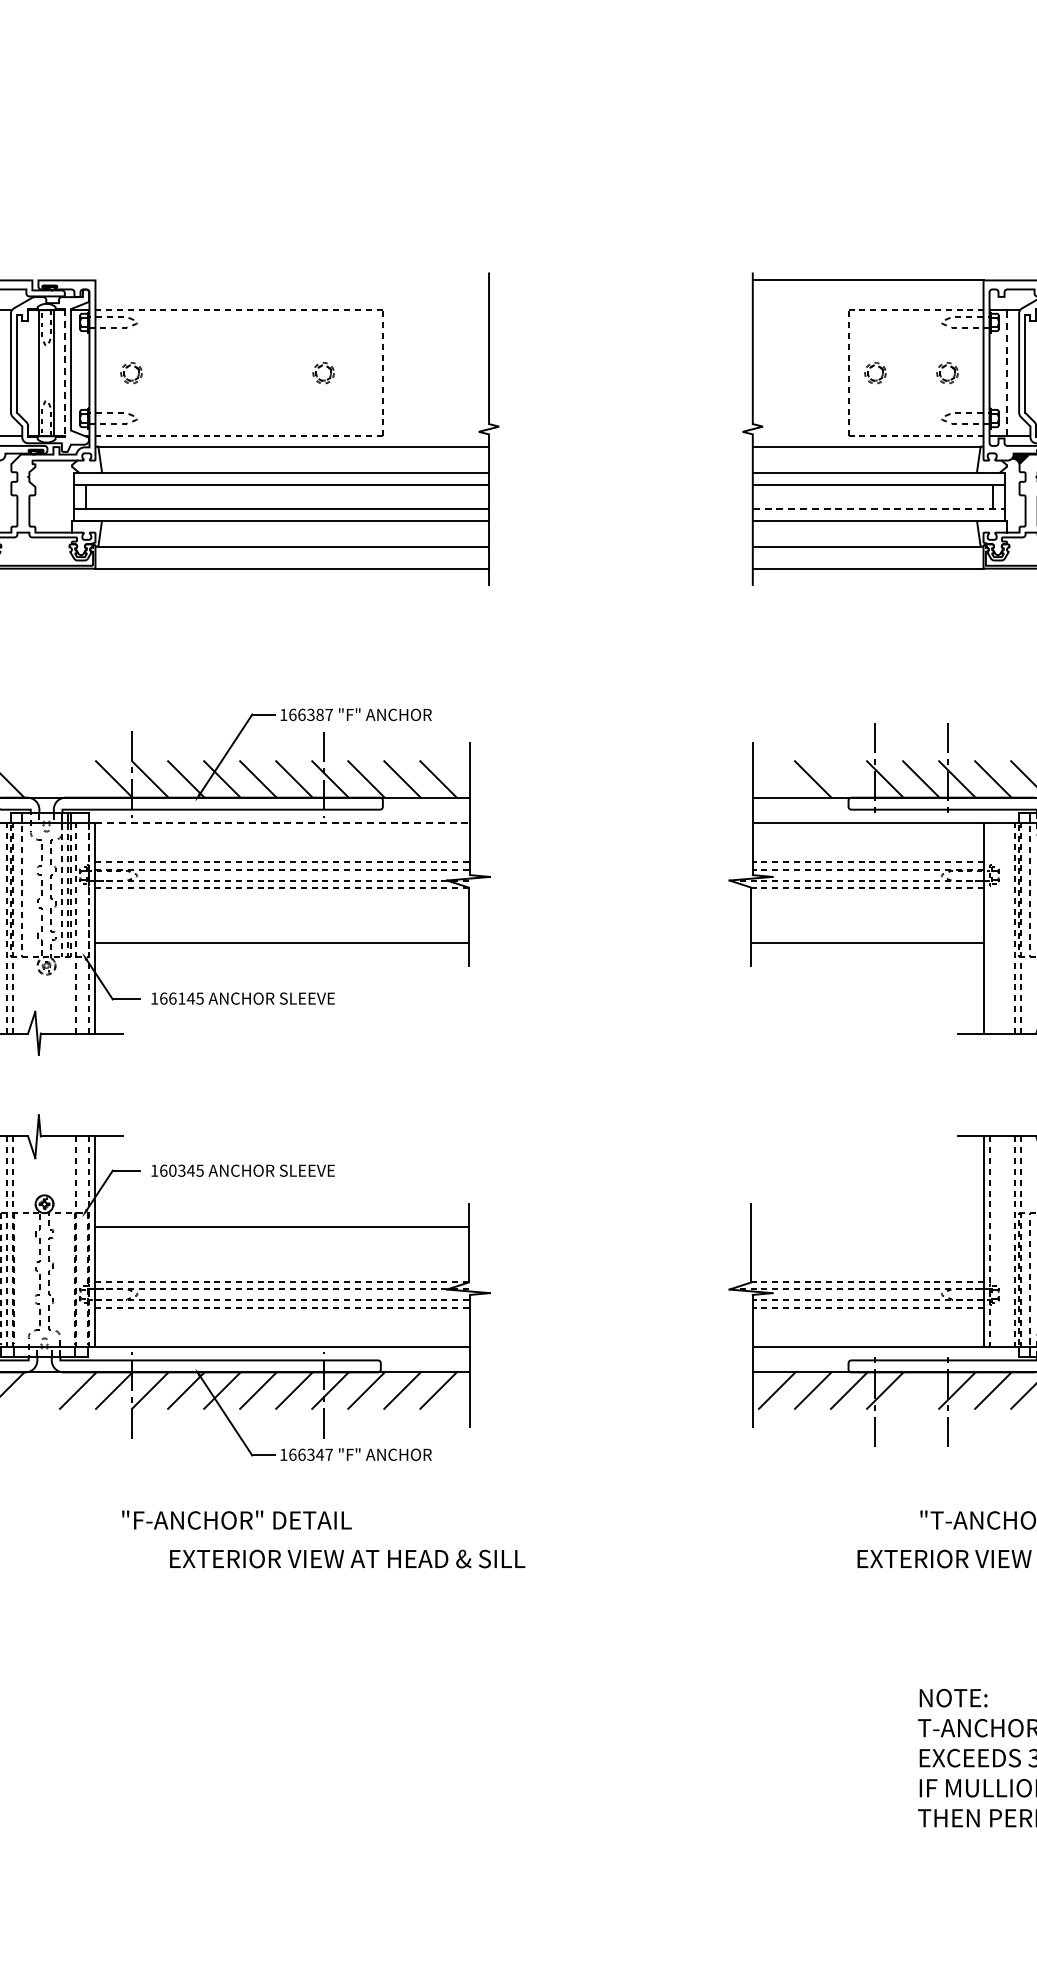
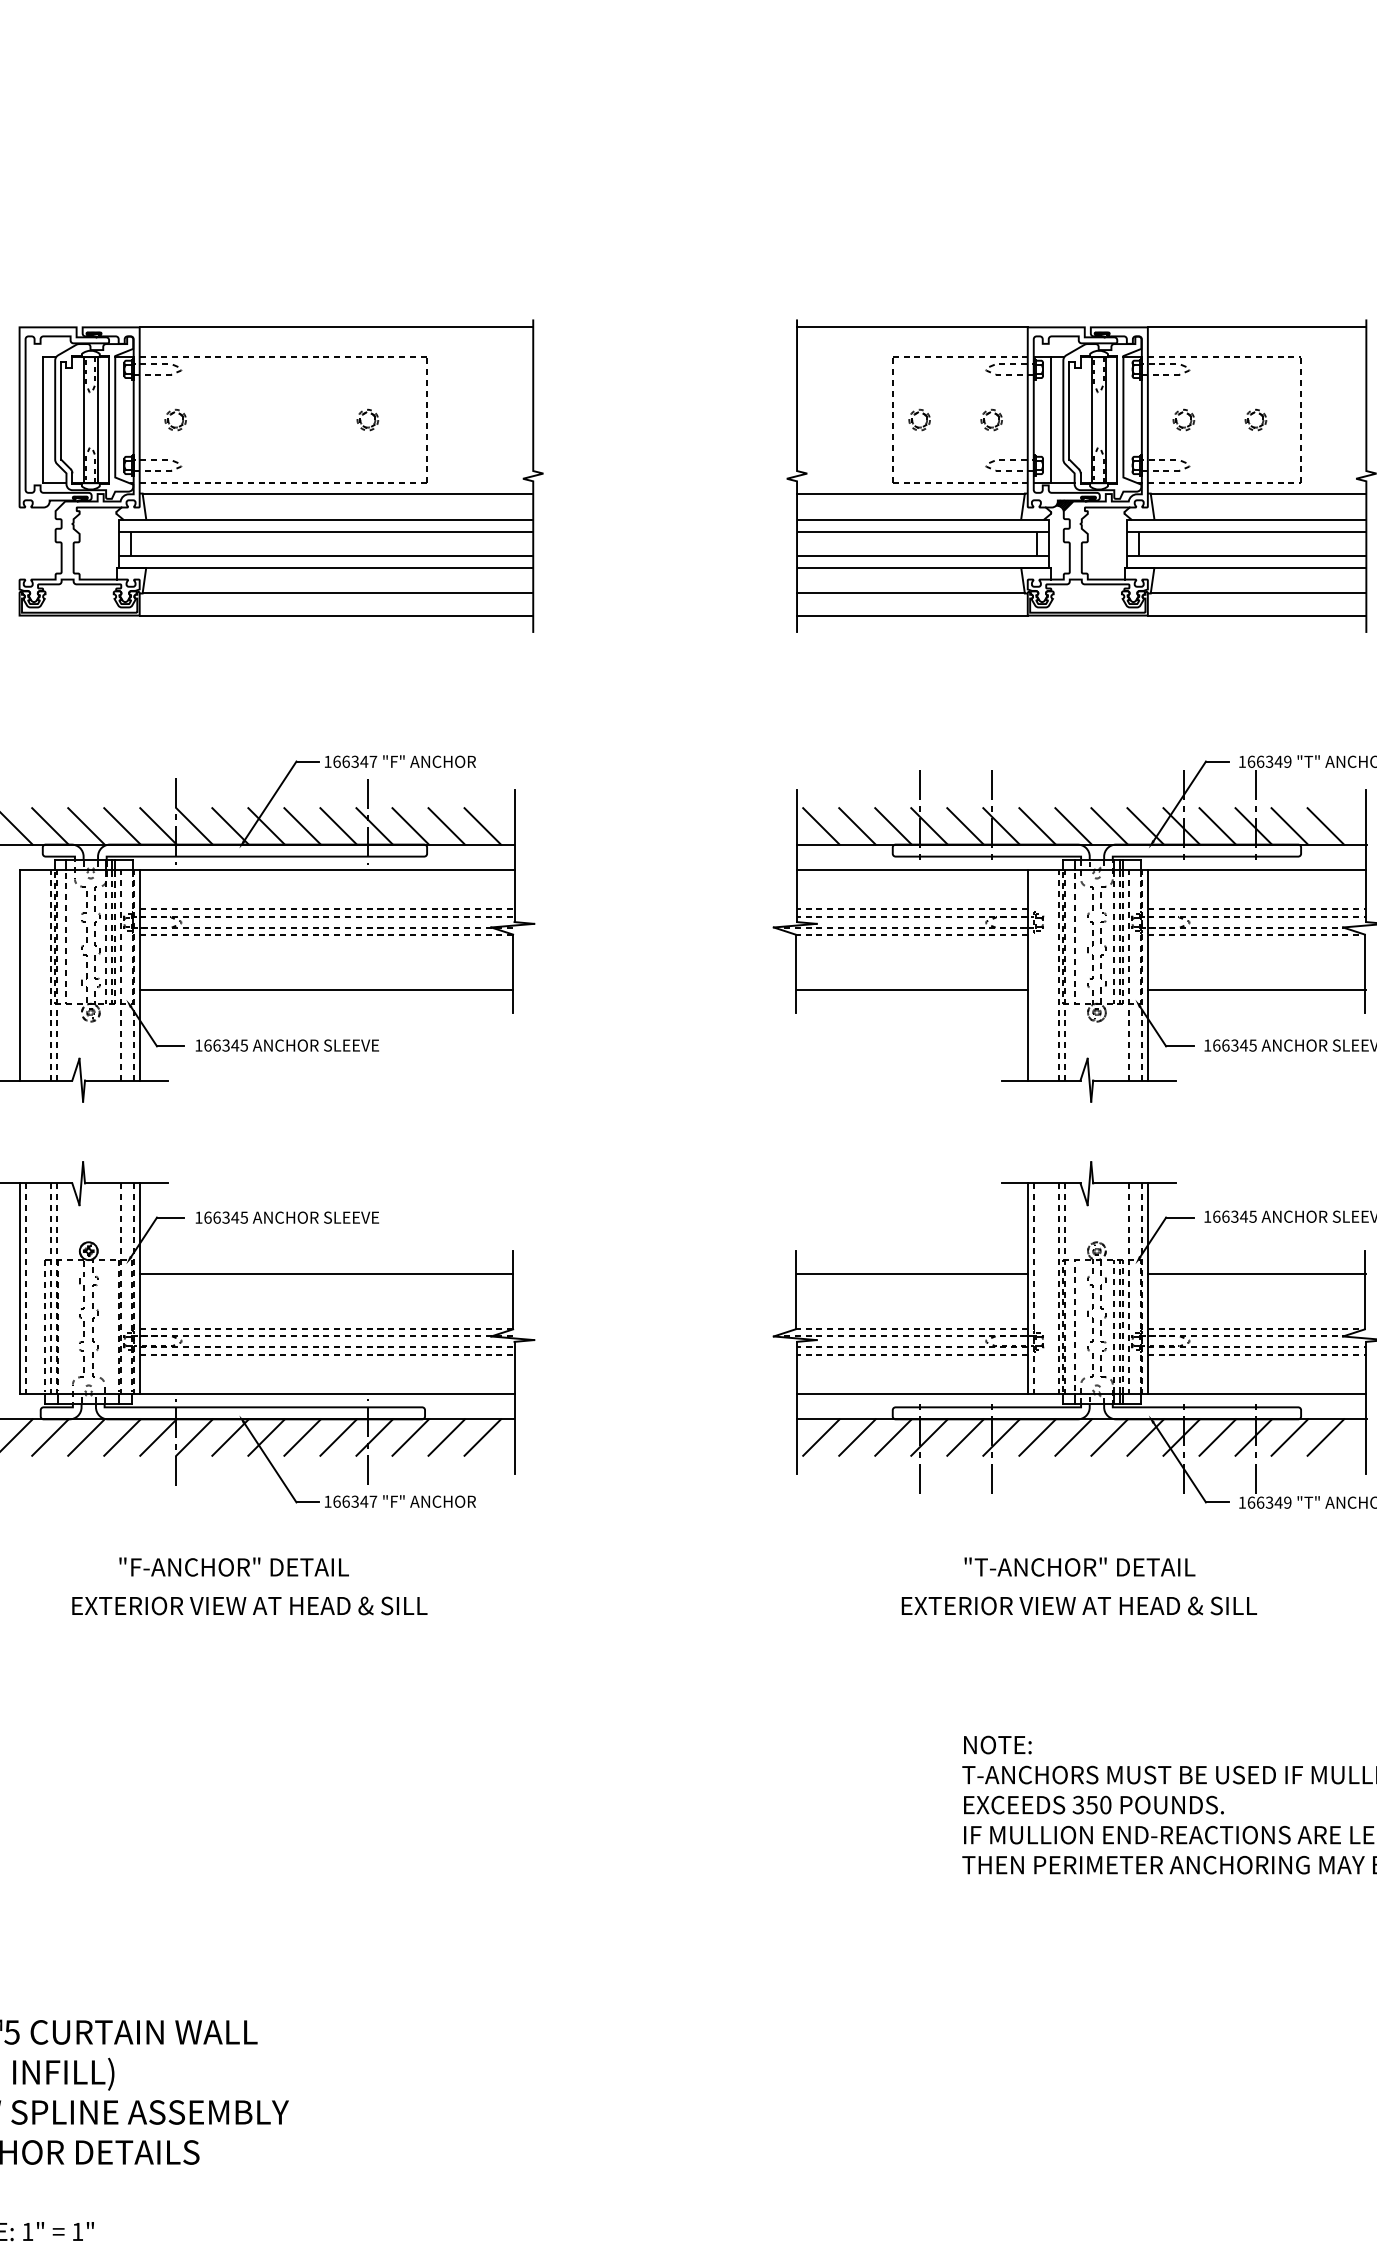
line: (292, 280) -> (336, 327), added
line: (1006, 372) -> (1050, 419), dashed -> solid
line: (65, 373) -> (109, 420), dashed -> solid
line: (878, 508) -> (922, 555), dashed -> solid
text: (320, 714) -> (364, 761), 166387 -> 166347
line: (42, 779) -> (86, 826), added
line: (78, 779) -> (122, 826), added
line: (777, 779) -> (821, 826), added
line: (849, 779) -> (893, 826), added
line: (283, 822) -> (327, 869), dashed -> solid
text: (181, 998) -> (225, 1045), 166145 -> 166345
text: (172, 1170) -> (216, 1217), 160345 -> 166345
line: (868, 1226) -> (912, 1273), added
line: (42, 1390) -> (86, 1437), added
line: (921, 1390) -> (965, 1437), added
text: (236, 1519) -> (233, 1566), moved
text: (347, 1558) -> (249, 1605), moved

